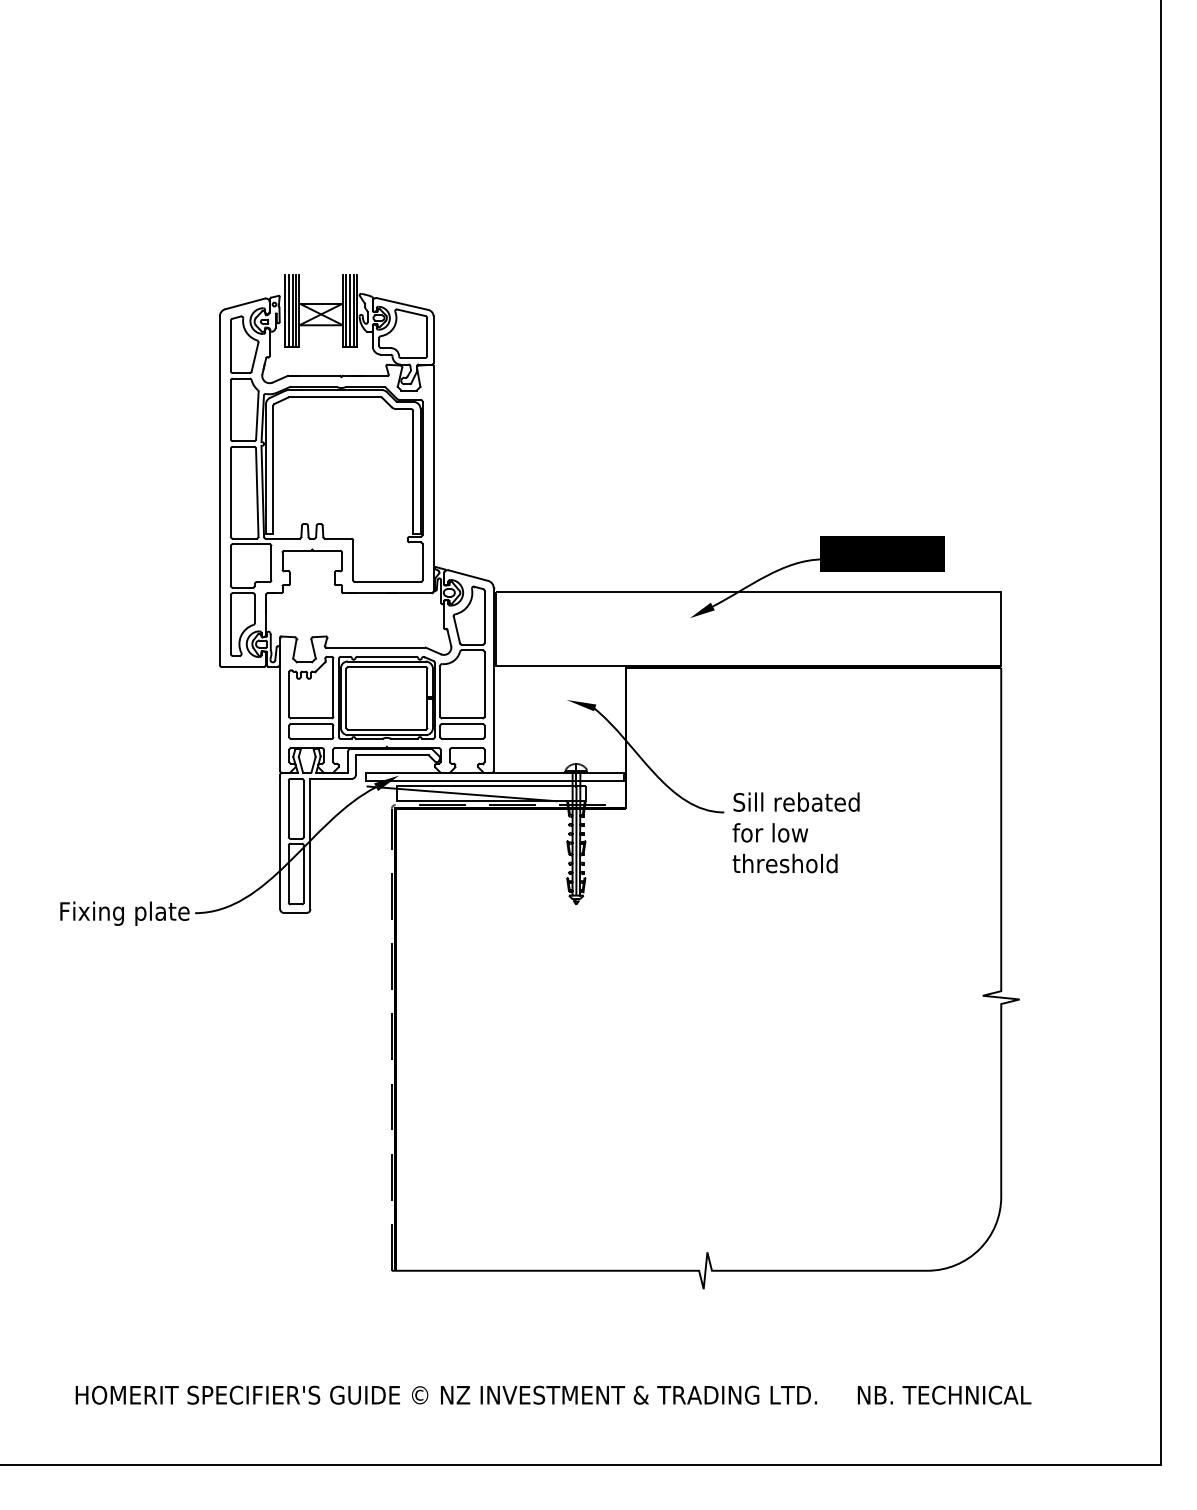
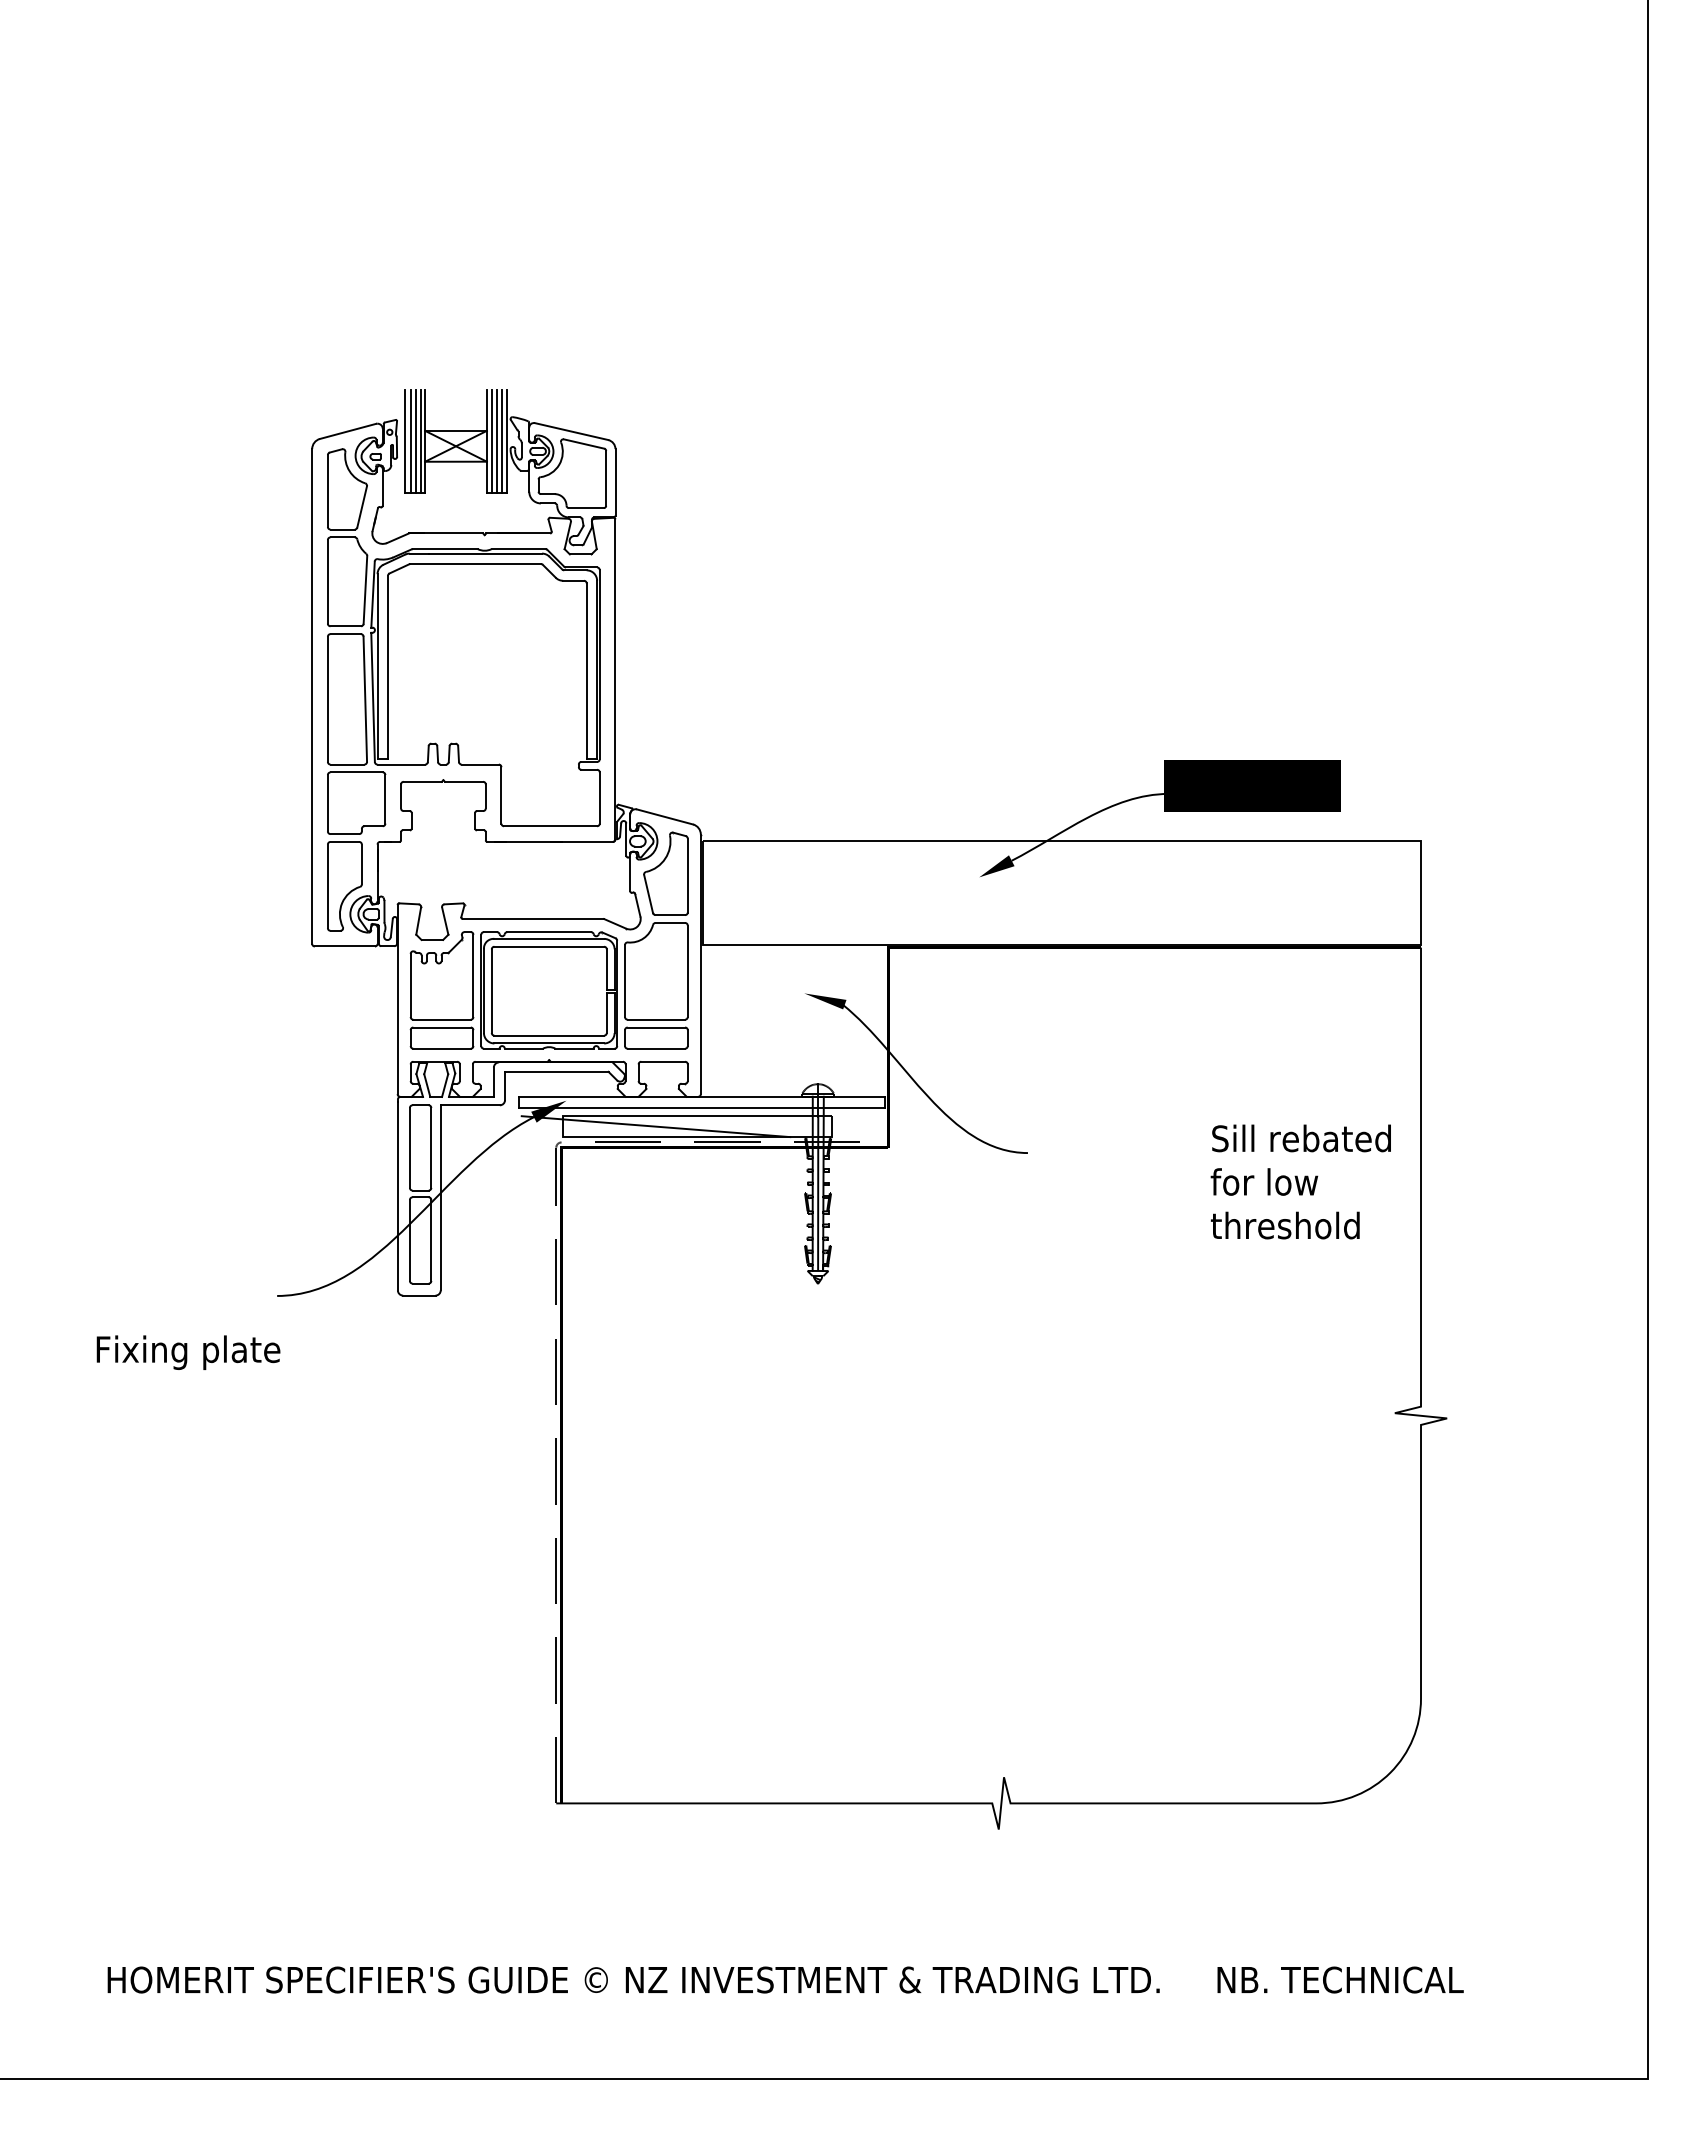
text: (795, 832) -> (1300, 1181), moved
text: (124, 913) -> (188, 1352), moved

